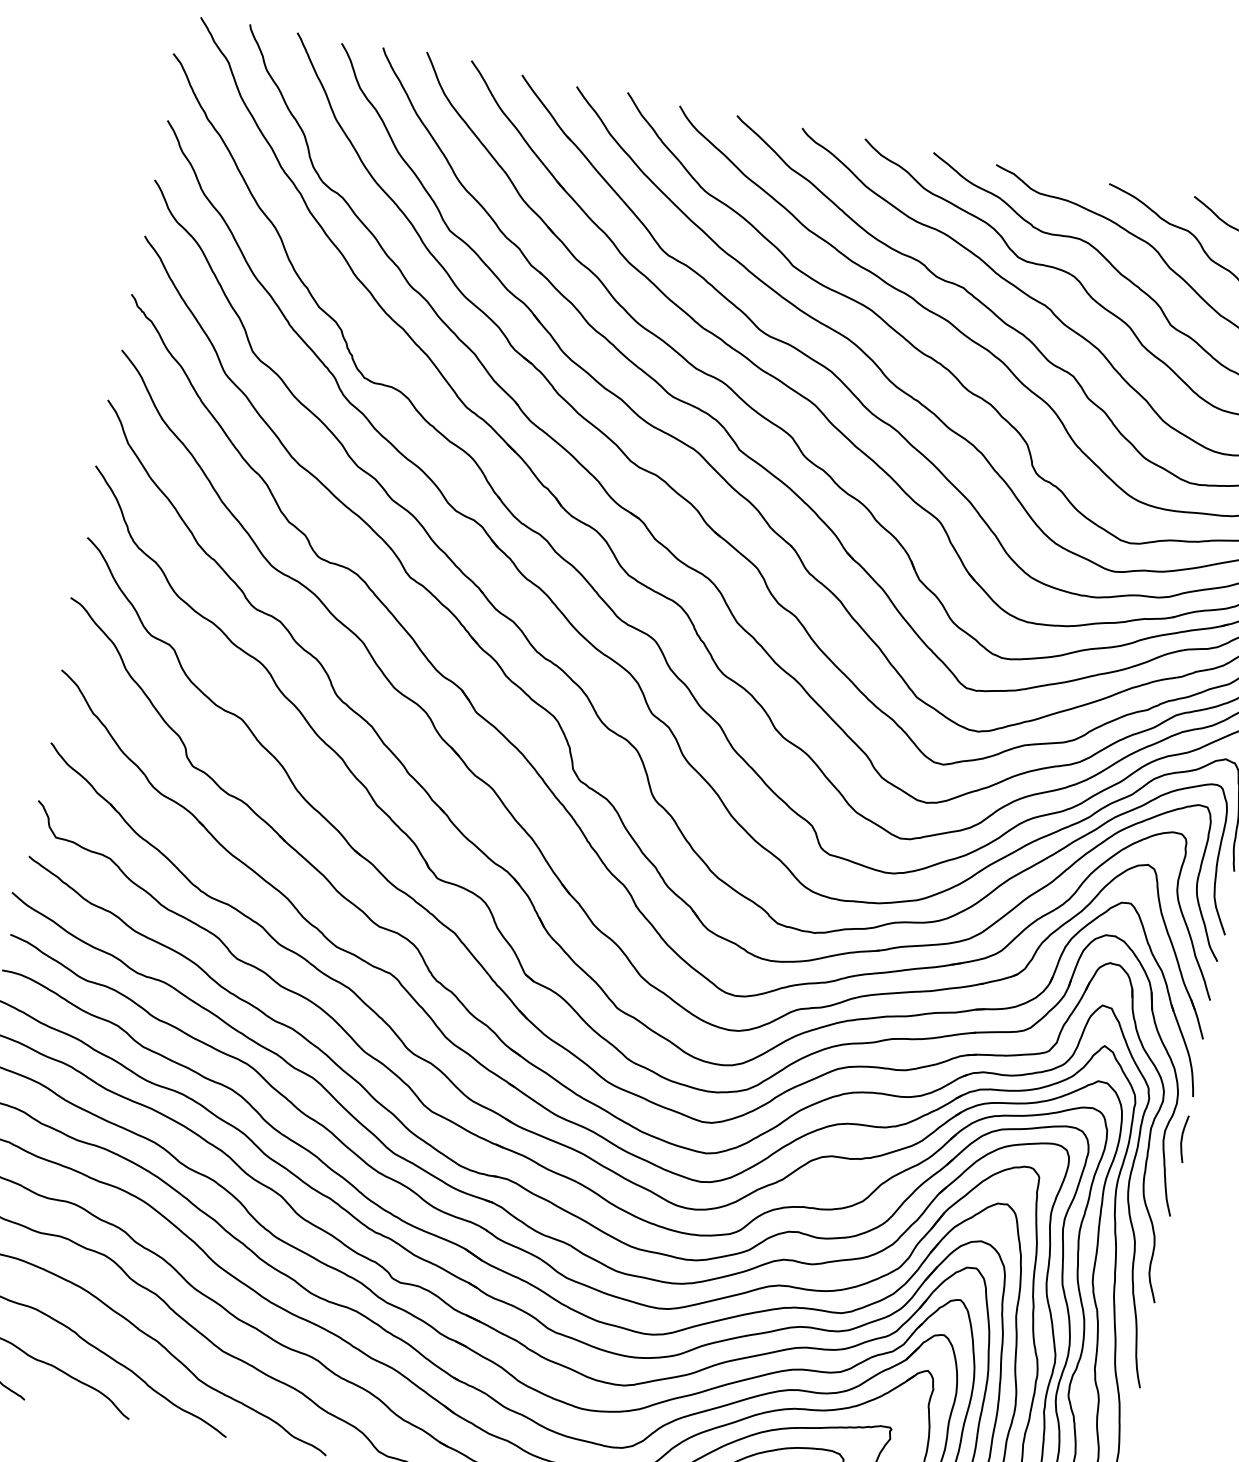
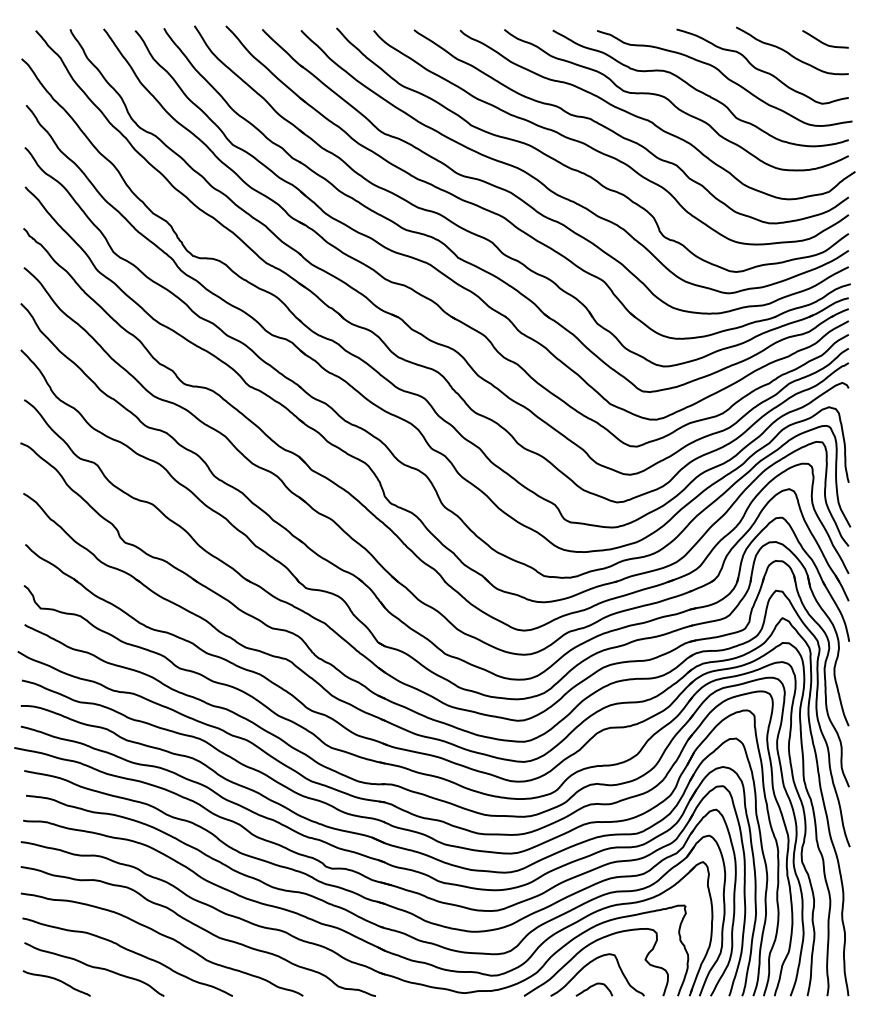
curve: (1182, 1138) -> (847, 671), removed

